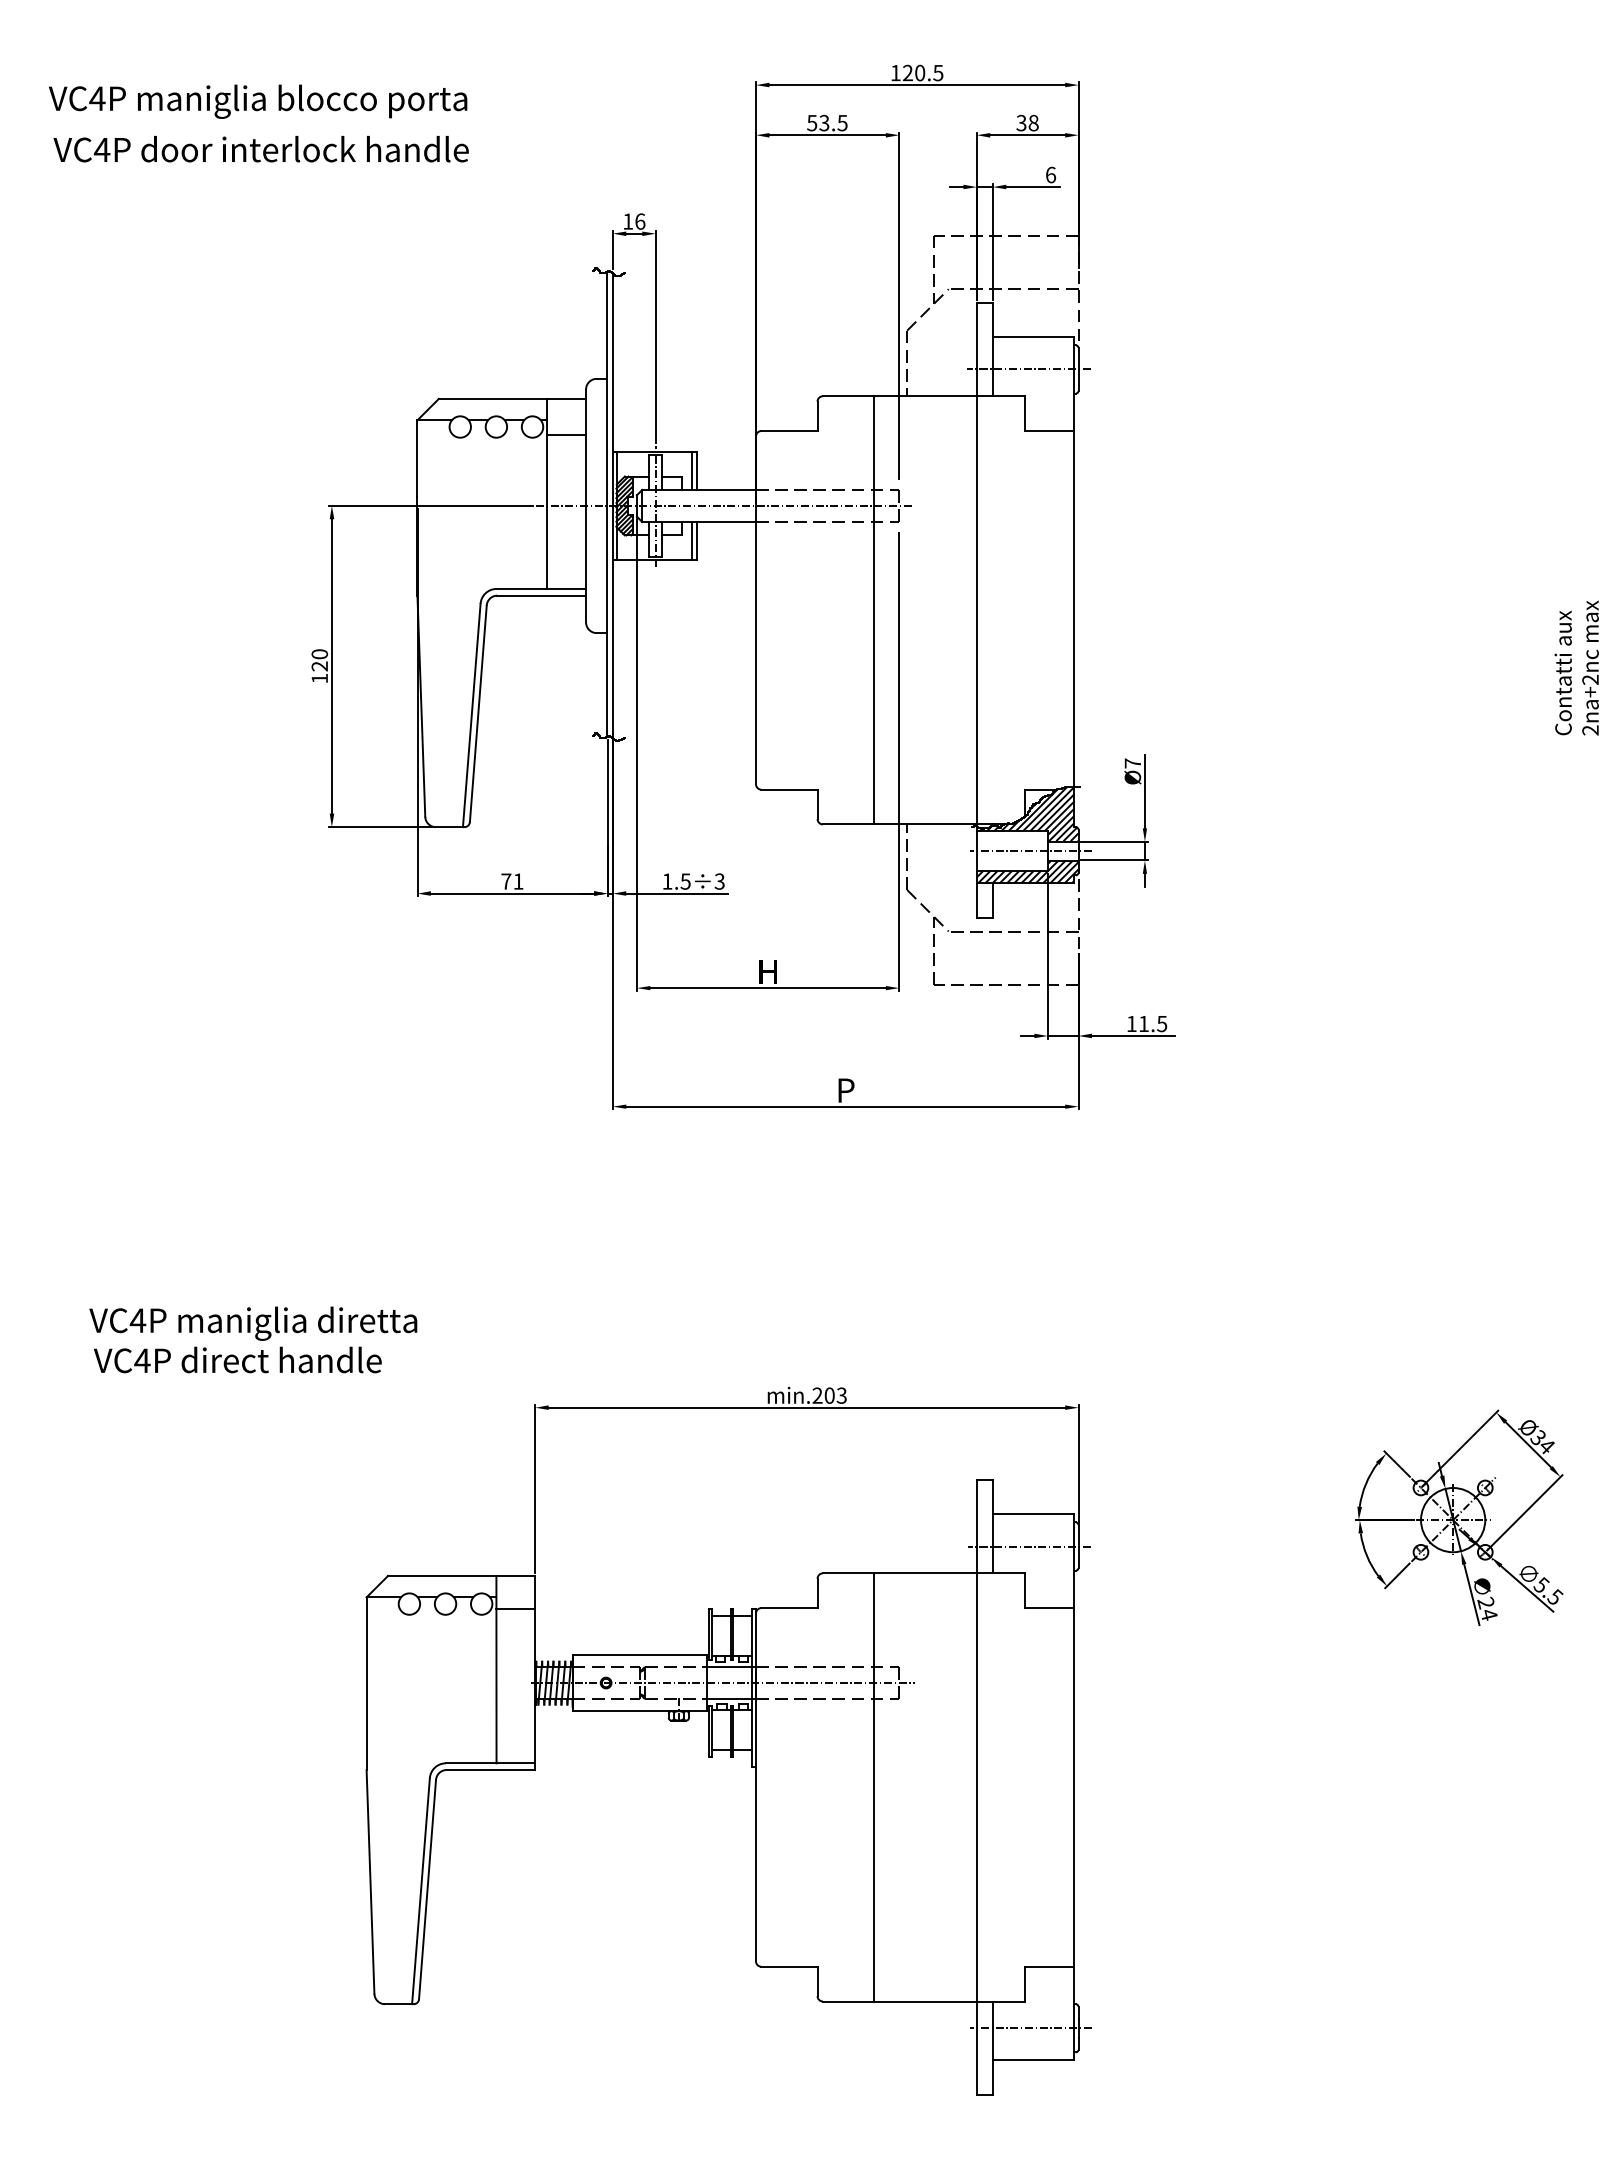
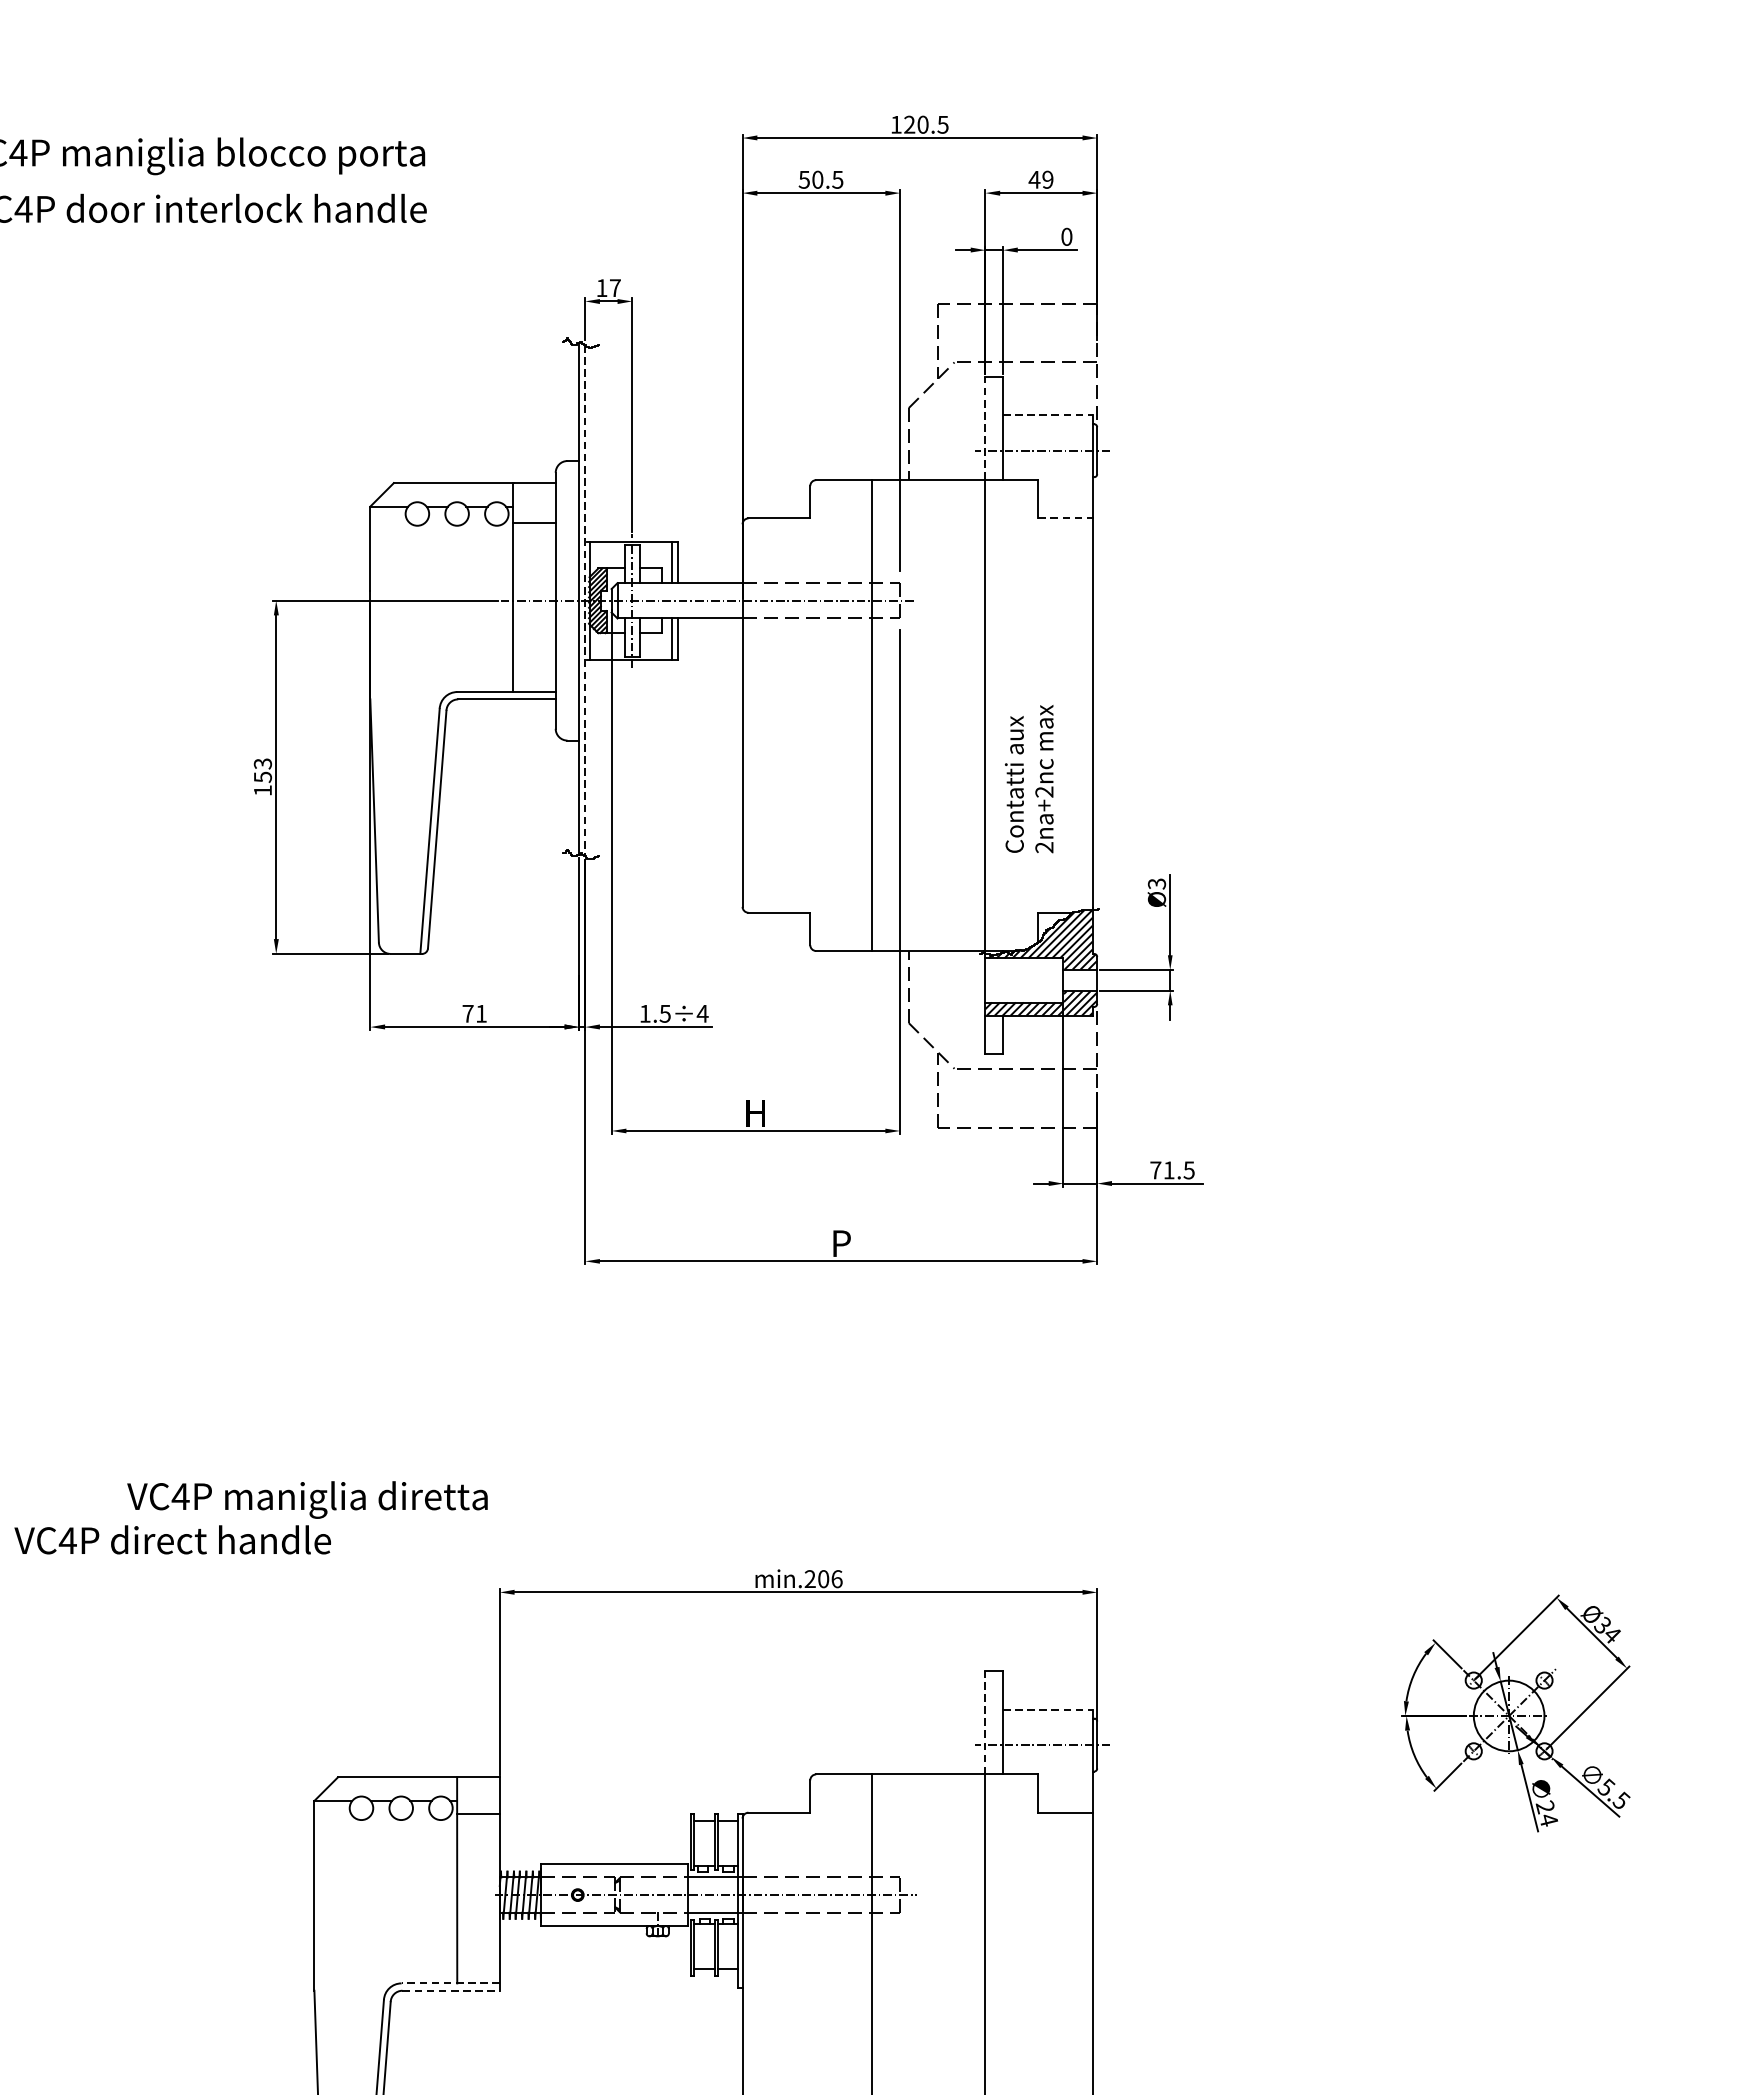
text: (1027, 122) -> (1041, 179), 38 -> 49
text: (824, 123) -> (817, 180), 53.5 -> 50.5
text: (1051, 174) -> (1067, 236), 6 -> 0
text: (640, 221) -> (615, 287), 16 -> 17
line: (1033, 337) -> (1047, 415), solid -> dashed
line: (976, 349) -> (985, 428), solid -> dashed
line: (1049, 431) -> (1065, 518), solid -> dashed
line: (612, 506) -> (584, 601), solid -> dashed
text: (319, 660) -> (262, 770), 120 -> 153
text: (1576, 667) -> (1029, 778), moved
text: (1132, 763) -> (1156, 883), Ø7 -> Ø3
line: (1030, 851) -> (1044, 980), removed
text: (719, 881) -> (702, 1013), 1.5÷3 -> 1.5÷4
text: (1131, 1023) -> (1155, 1169), 11.5 -> 71.5
text: (253, 1323) -> (307, 1499), moved
text: (841, 1395) -> (836, 1578), min.203 -> min.206
line: (1033, 1514) -> (1047, 1709), solid -> dashed
line: (976, 1526) -> (985, 1722), solid -> dashed
line: (490, 1763) -> (450, 1983), solid -> dashed
line: (491, 1770) -> (451, 1991), solid -> dashed

